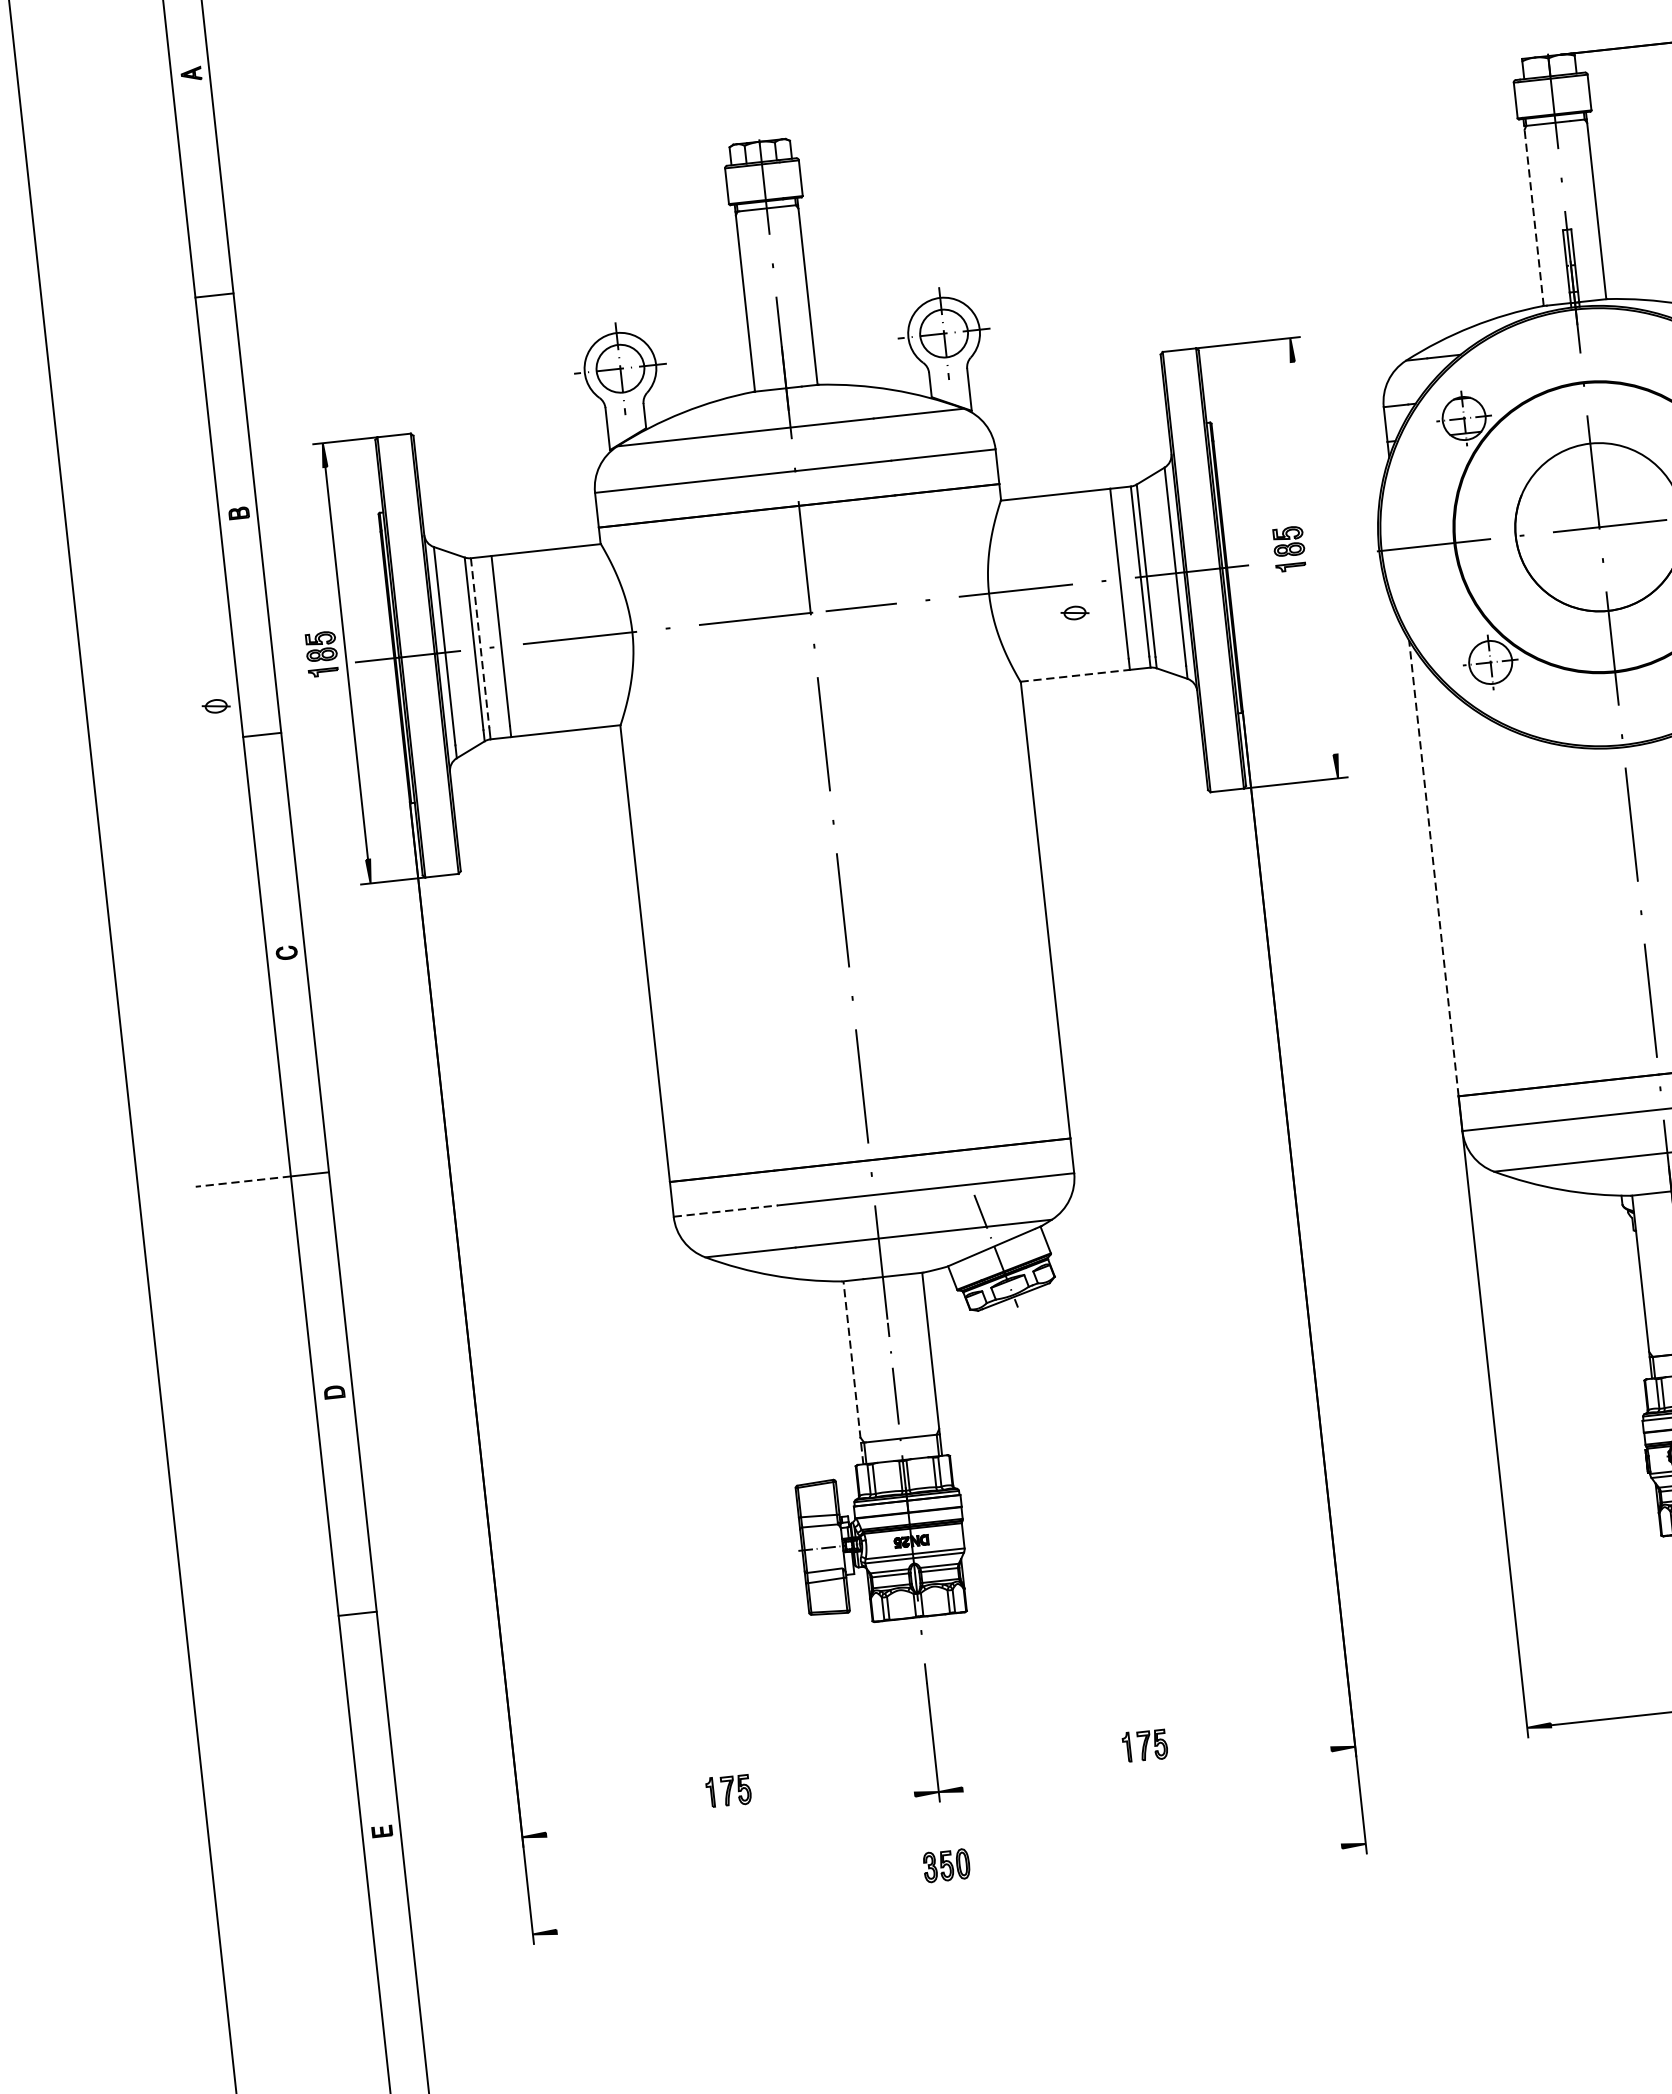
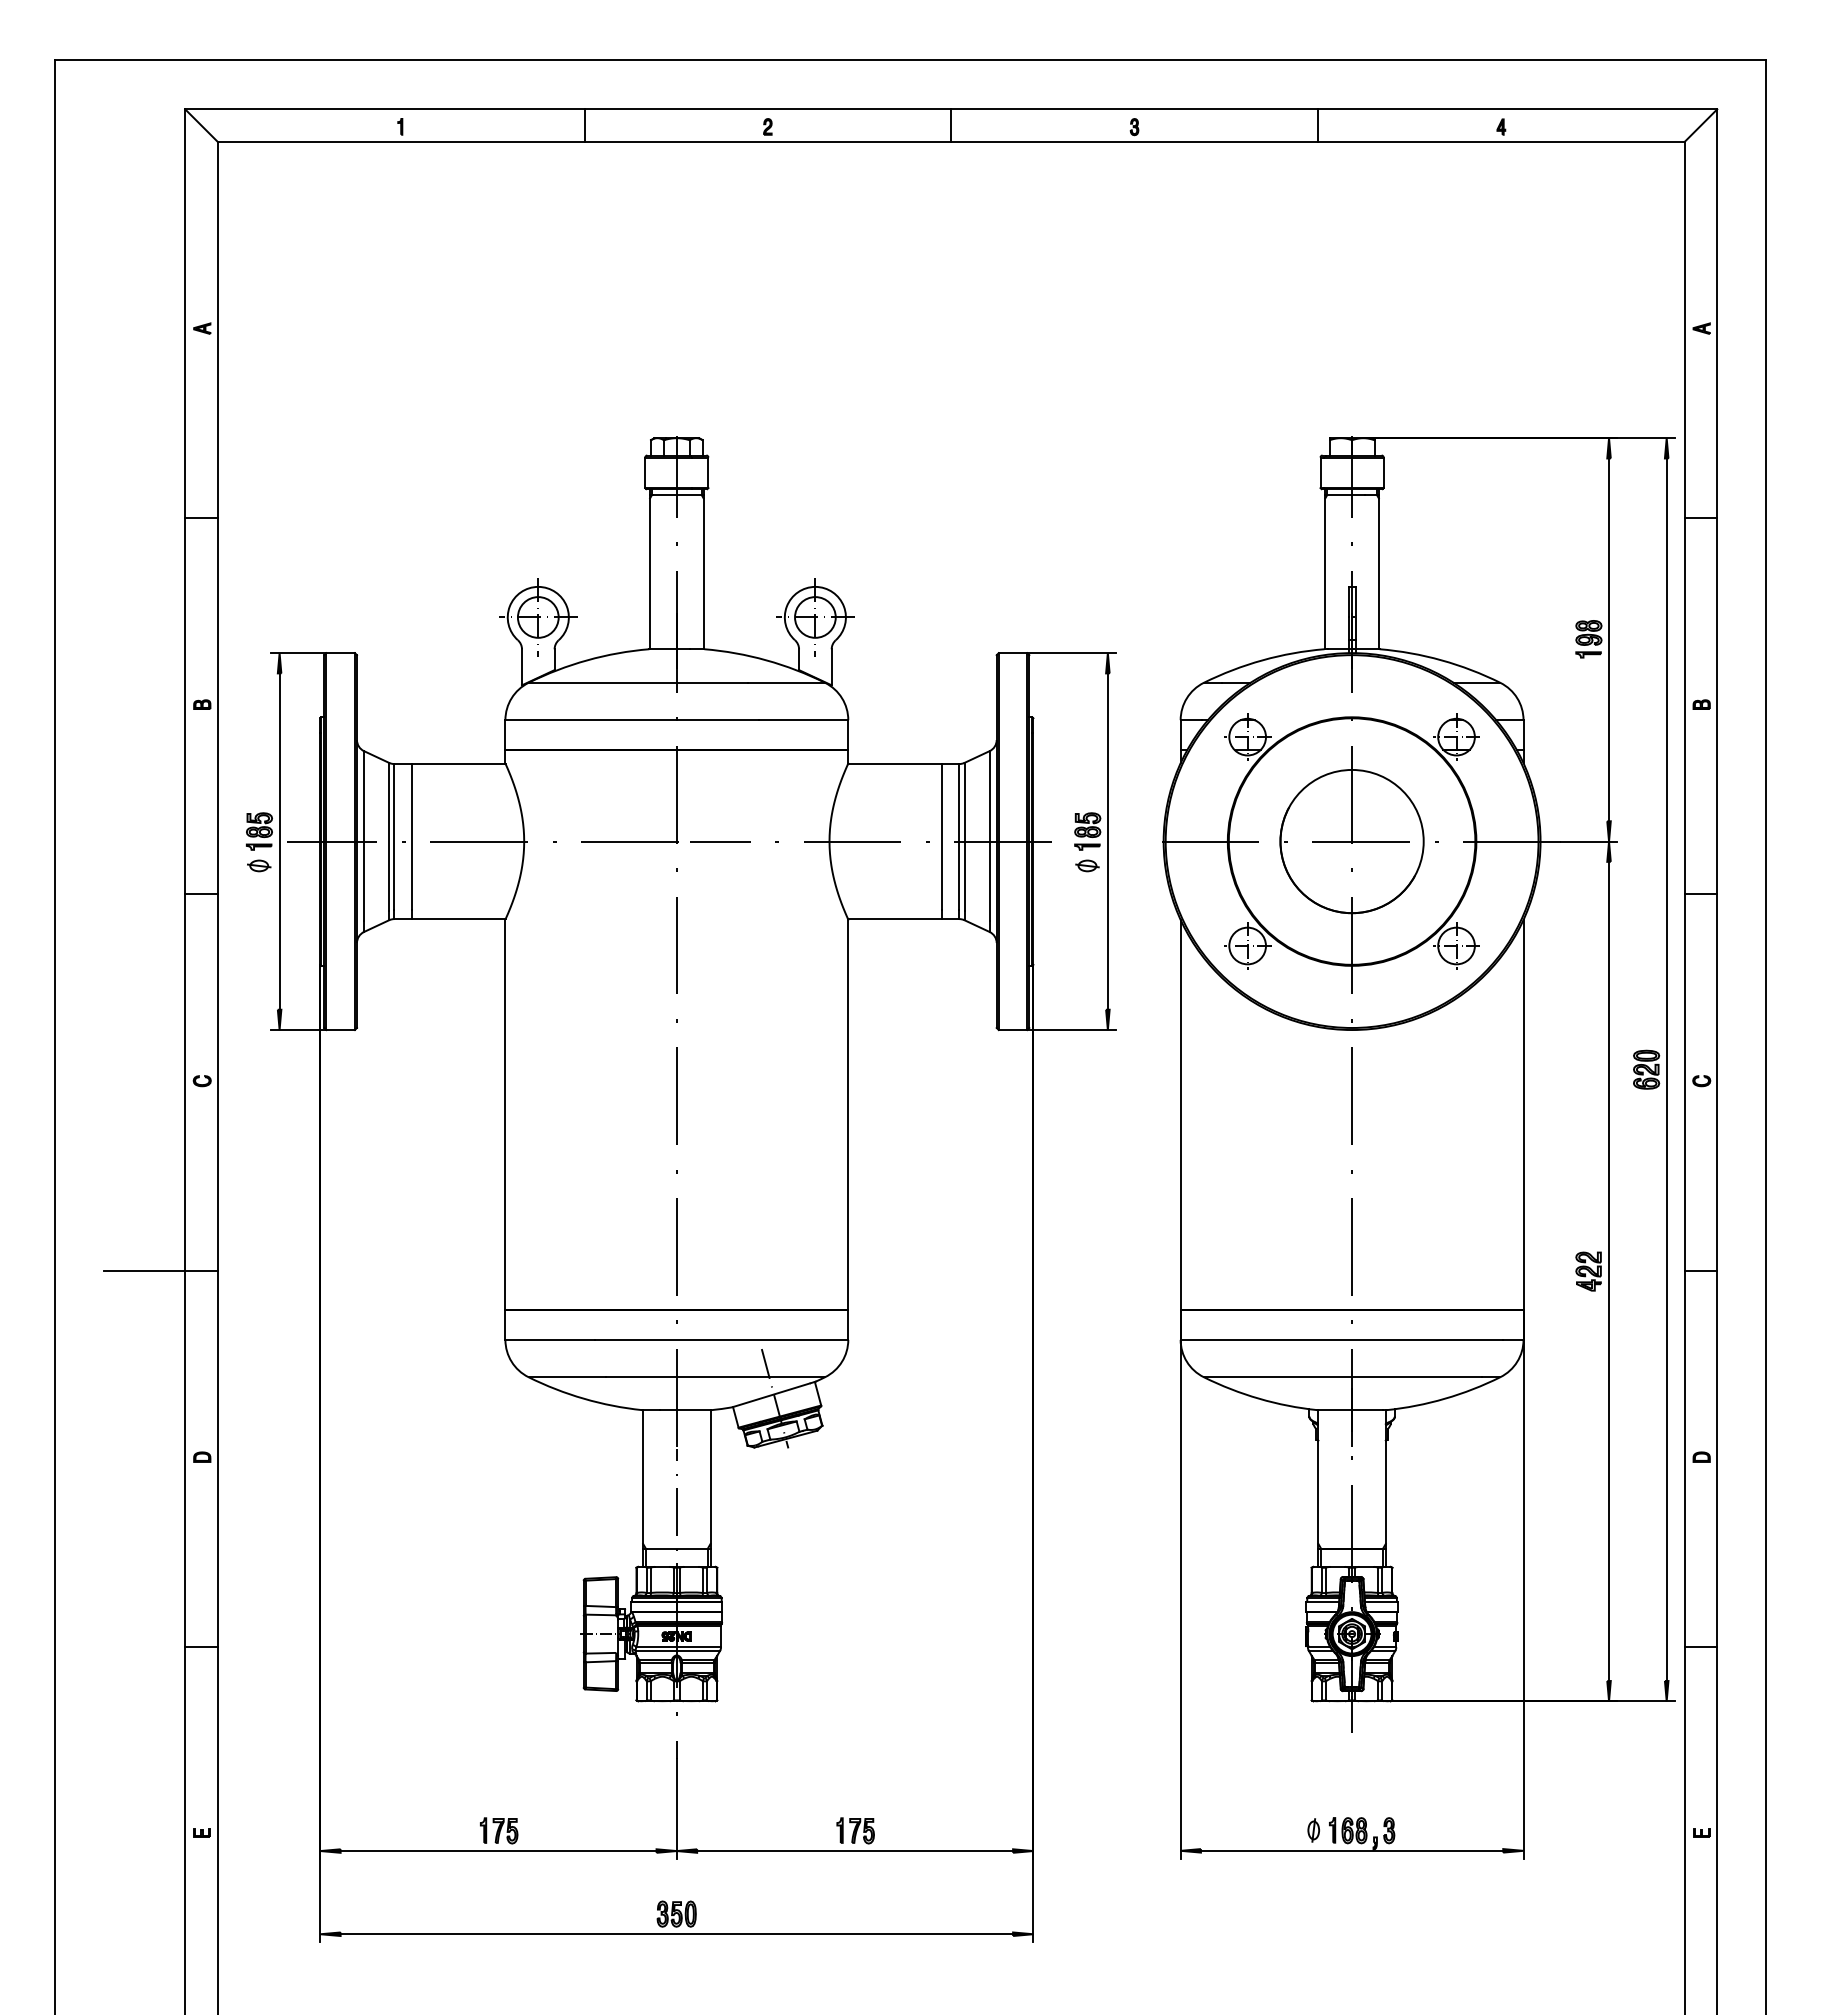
line: (1533, 211) -> (1325, 568), dashed -> solid
line: (1313, 558) -> (1107, 841), added
part: (1074, 612) -> (1087, 865), moved
line: (480, 642) -> (394, 836), dashed -> solid
line: (1074, 676) -> (894, 919), dashed -> solid
part: (216, 705) -> (259, 865), moved
line: (1433, 867) -> (1180, 1114), dashed -> solid
line: (243, 1181) -> (144, 1270), dashed -> solid
line: (726, 1210) -> (550, 1339), dashed -> solid
line: (853, 1372) -> (643, 1488), dashed -> solid
line: (1147, 1769) -> (855, 1851), added
line: (730, 1815) -> (498, 1851), added
line: (948, 1889) -> (676, 1934), added

